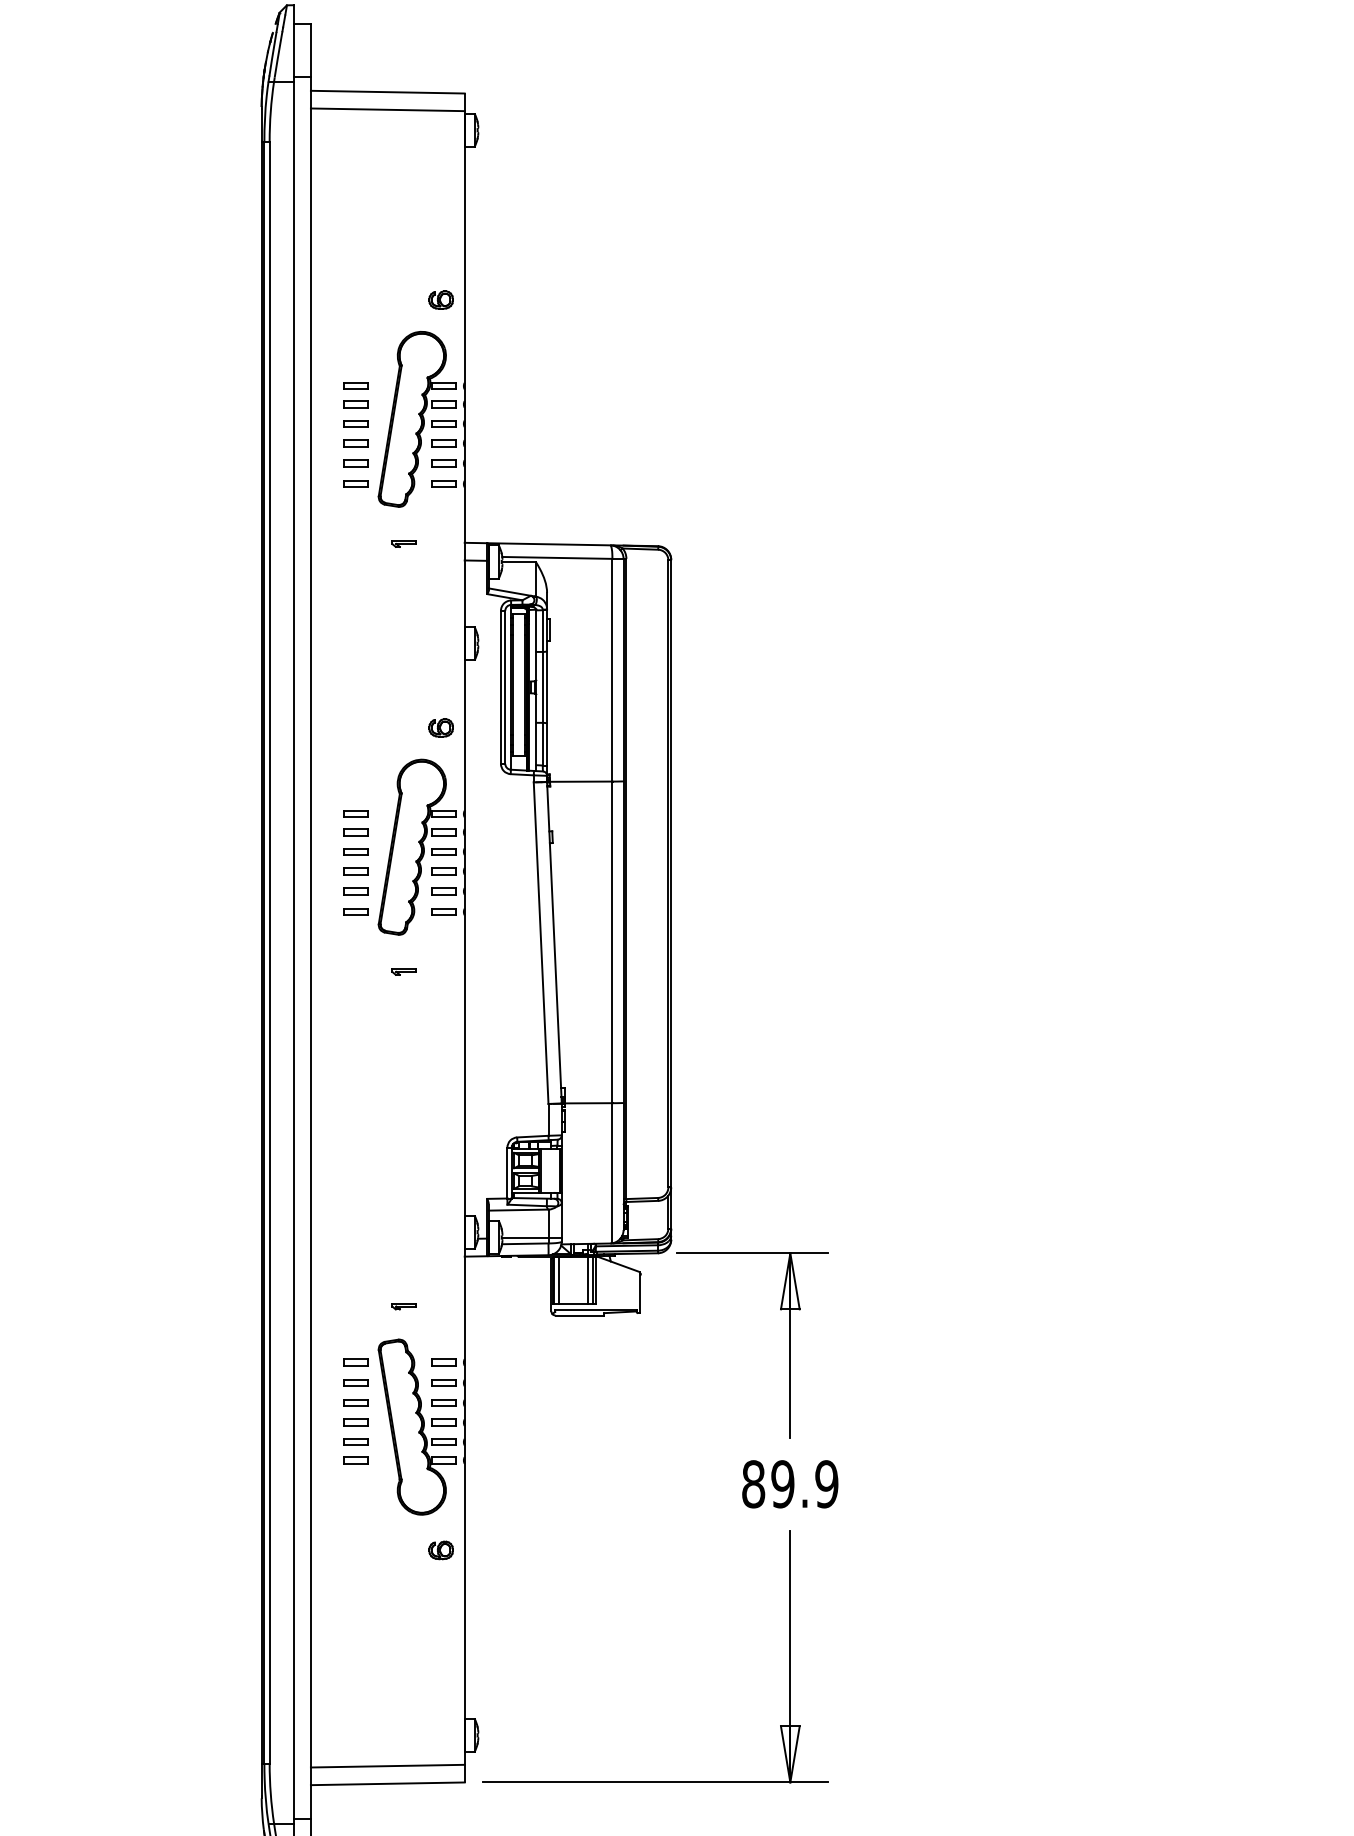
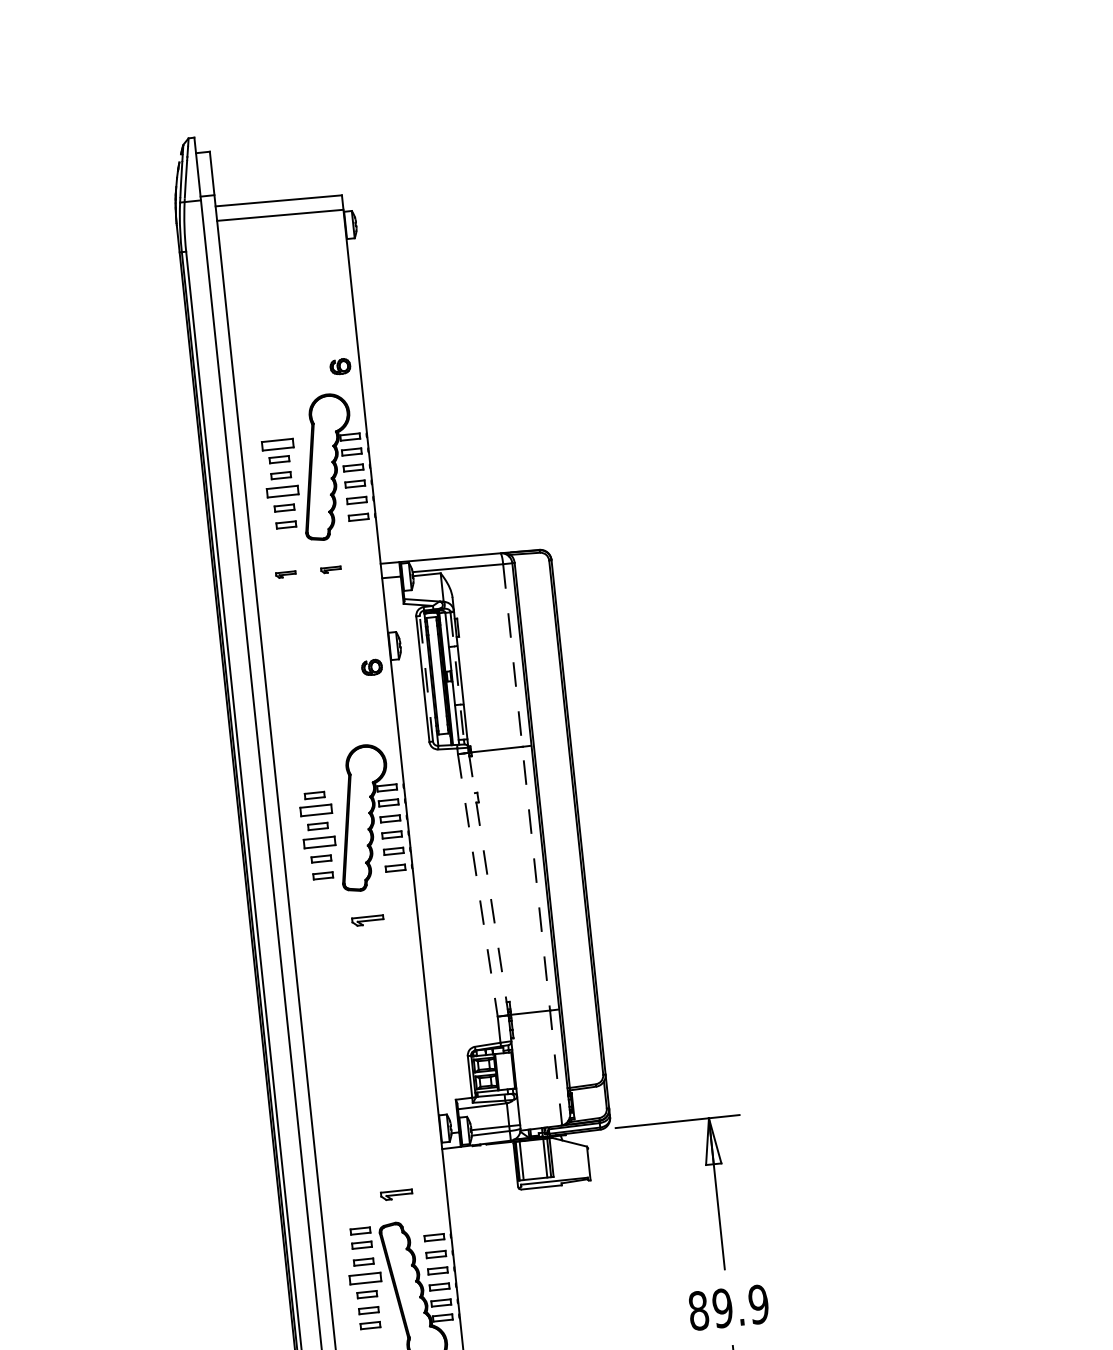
part: (355, 385) -> (277, 444), size x1.6
part: (355, 443) -> (282, 491), size x1.6
part: (348, 543) -> (285, 574), added
line: (505, 687) -> (426, 678), solid -> dashed
line: (542, 687) -> (456, 675), solid -> dashed
part: (440, 727) -> (371, 667), moved
part: (355, 832) -> (316, 810), size x1.6
part: (355, 871) -> (319, 842), size x1.6
line: (612, 901) -> (532, 845), solid -> dashed
line: (554, 942) -> (488, 883), solid -> dashed
line: (541, 943) -> (478, 885), solid -> dashed
part: (403, 971) -> (367, 920), size x1.6
part: (403, 1306) -> (396, 1195), size x1.6
part: (355, 1344) -> (360, 1230), added
part: (355, 1402) -> (365, 1278), size x1.6

